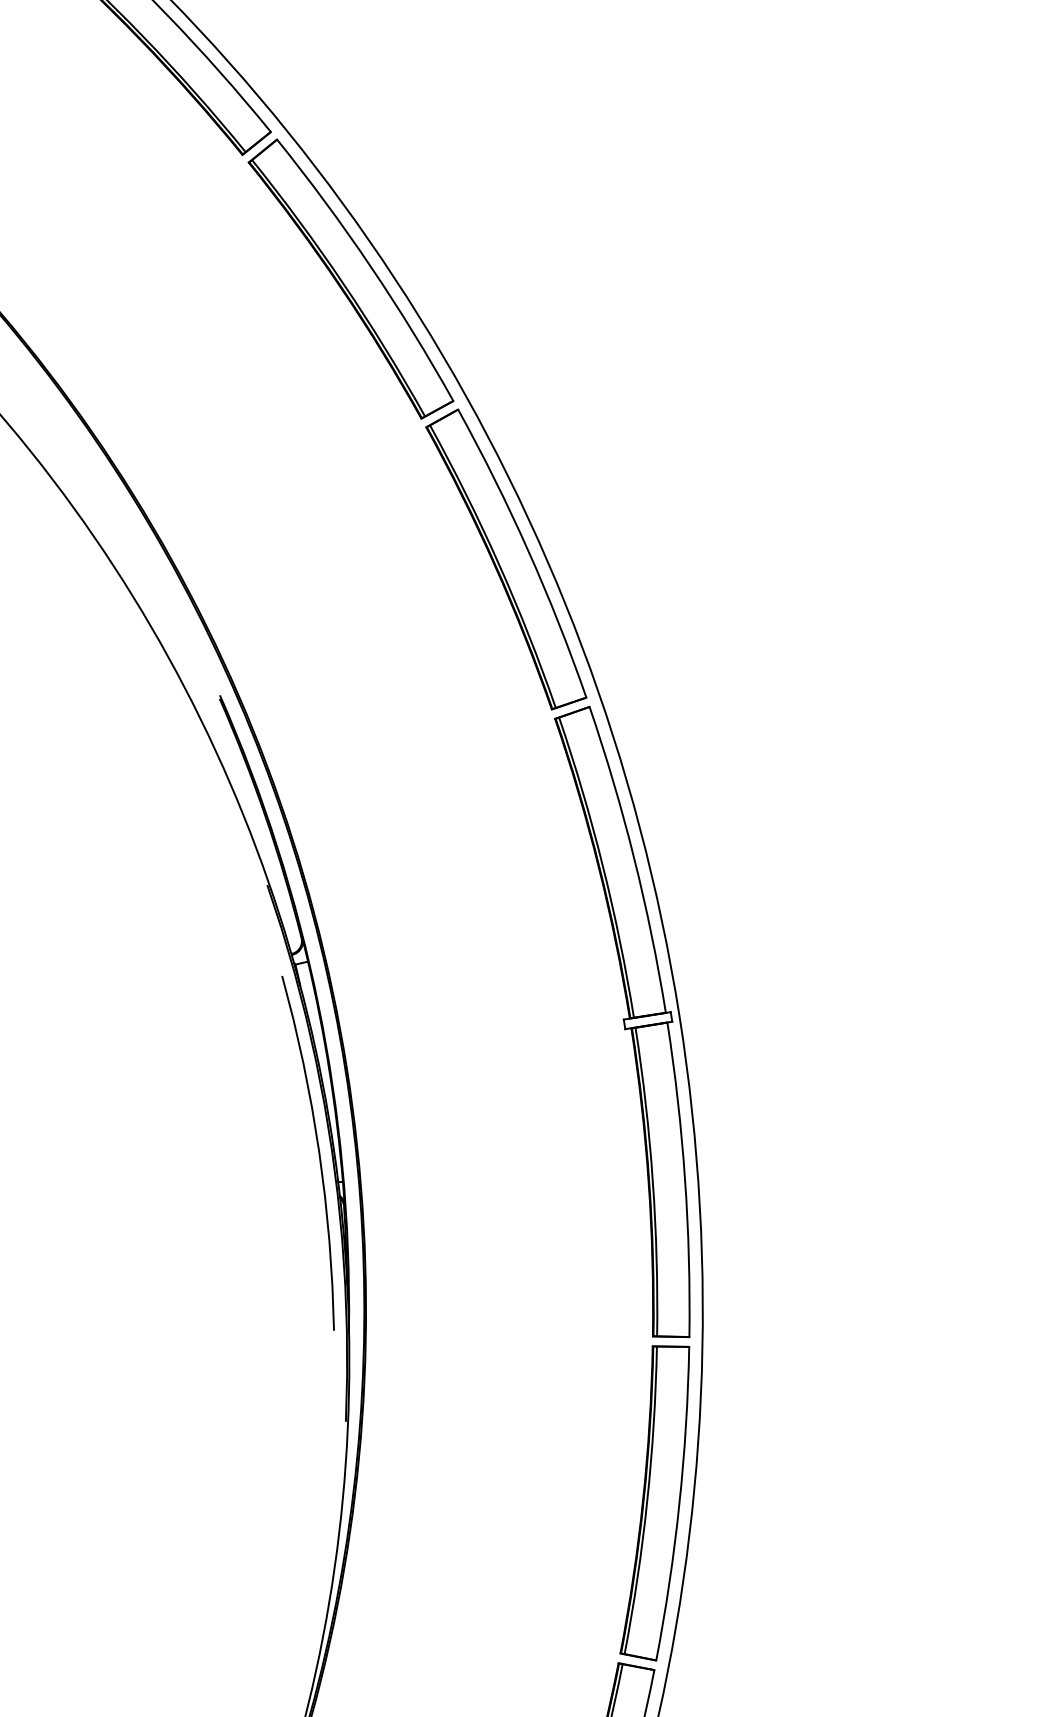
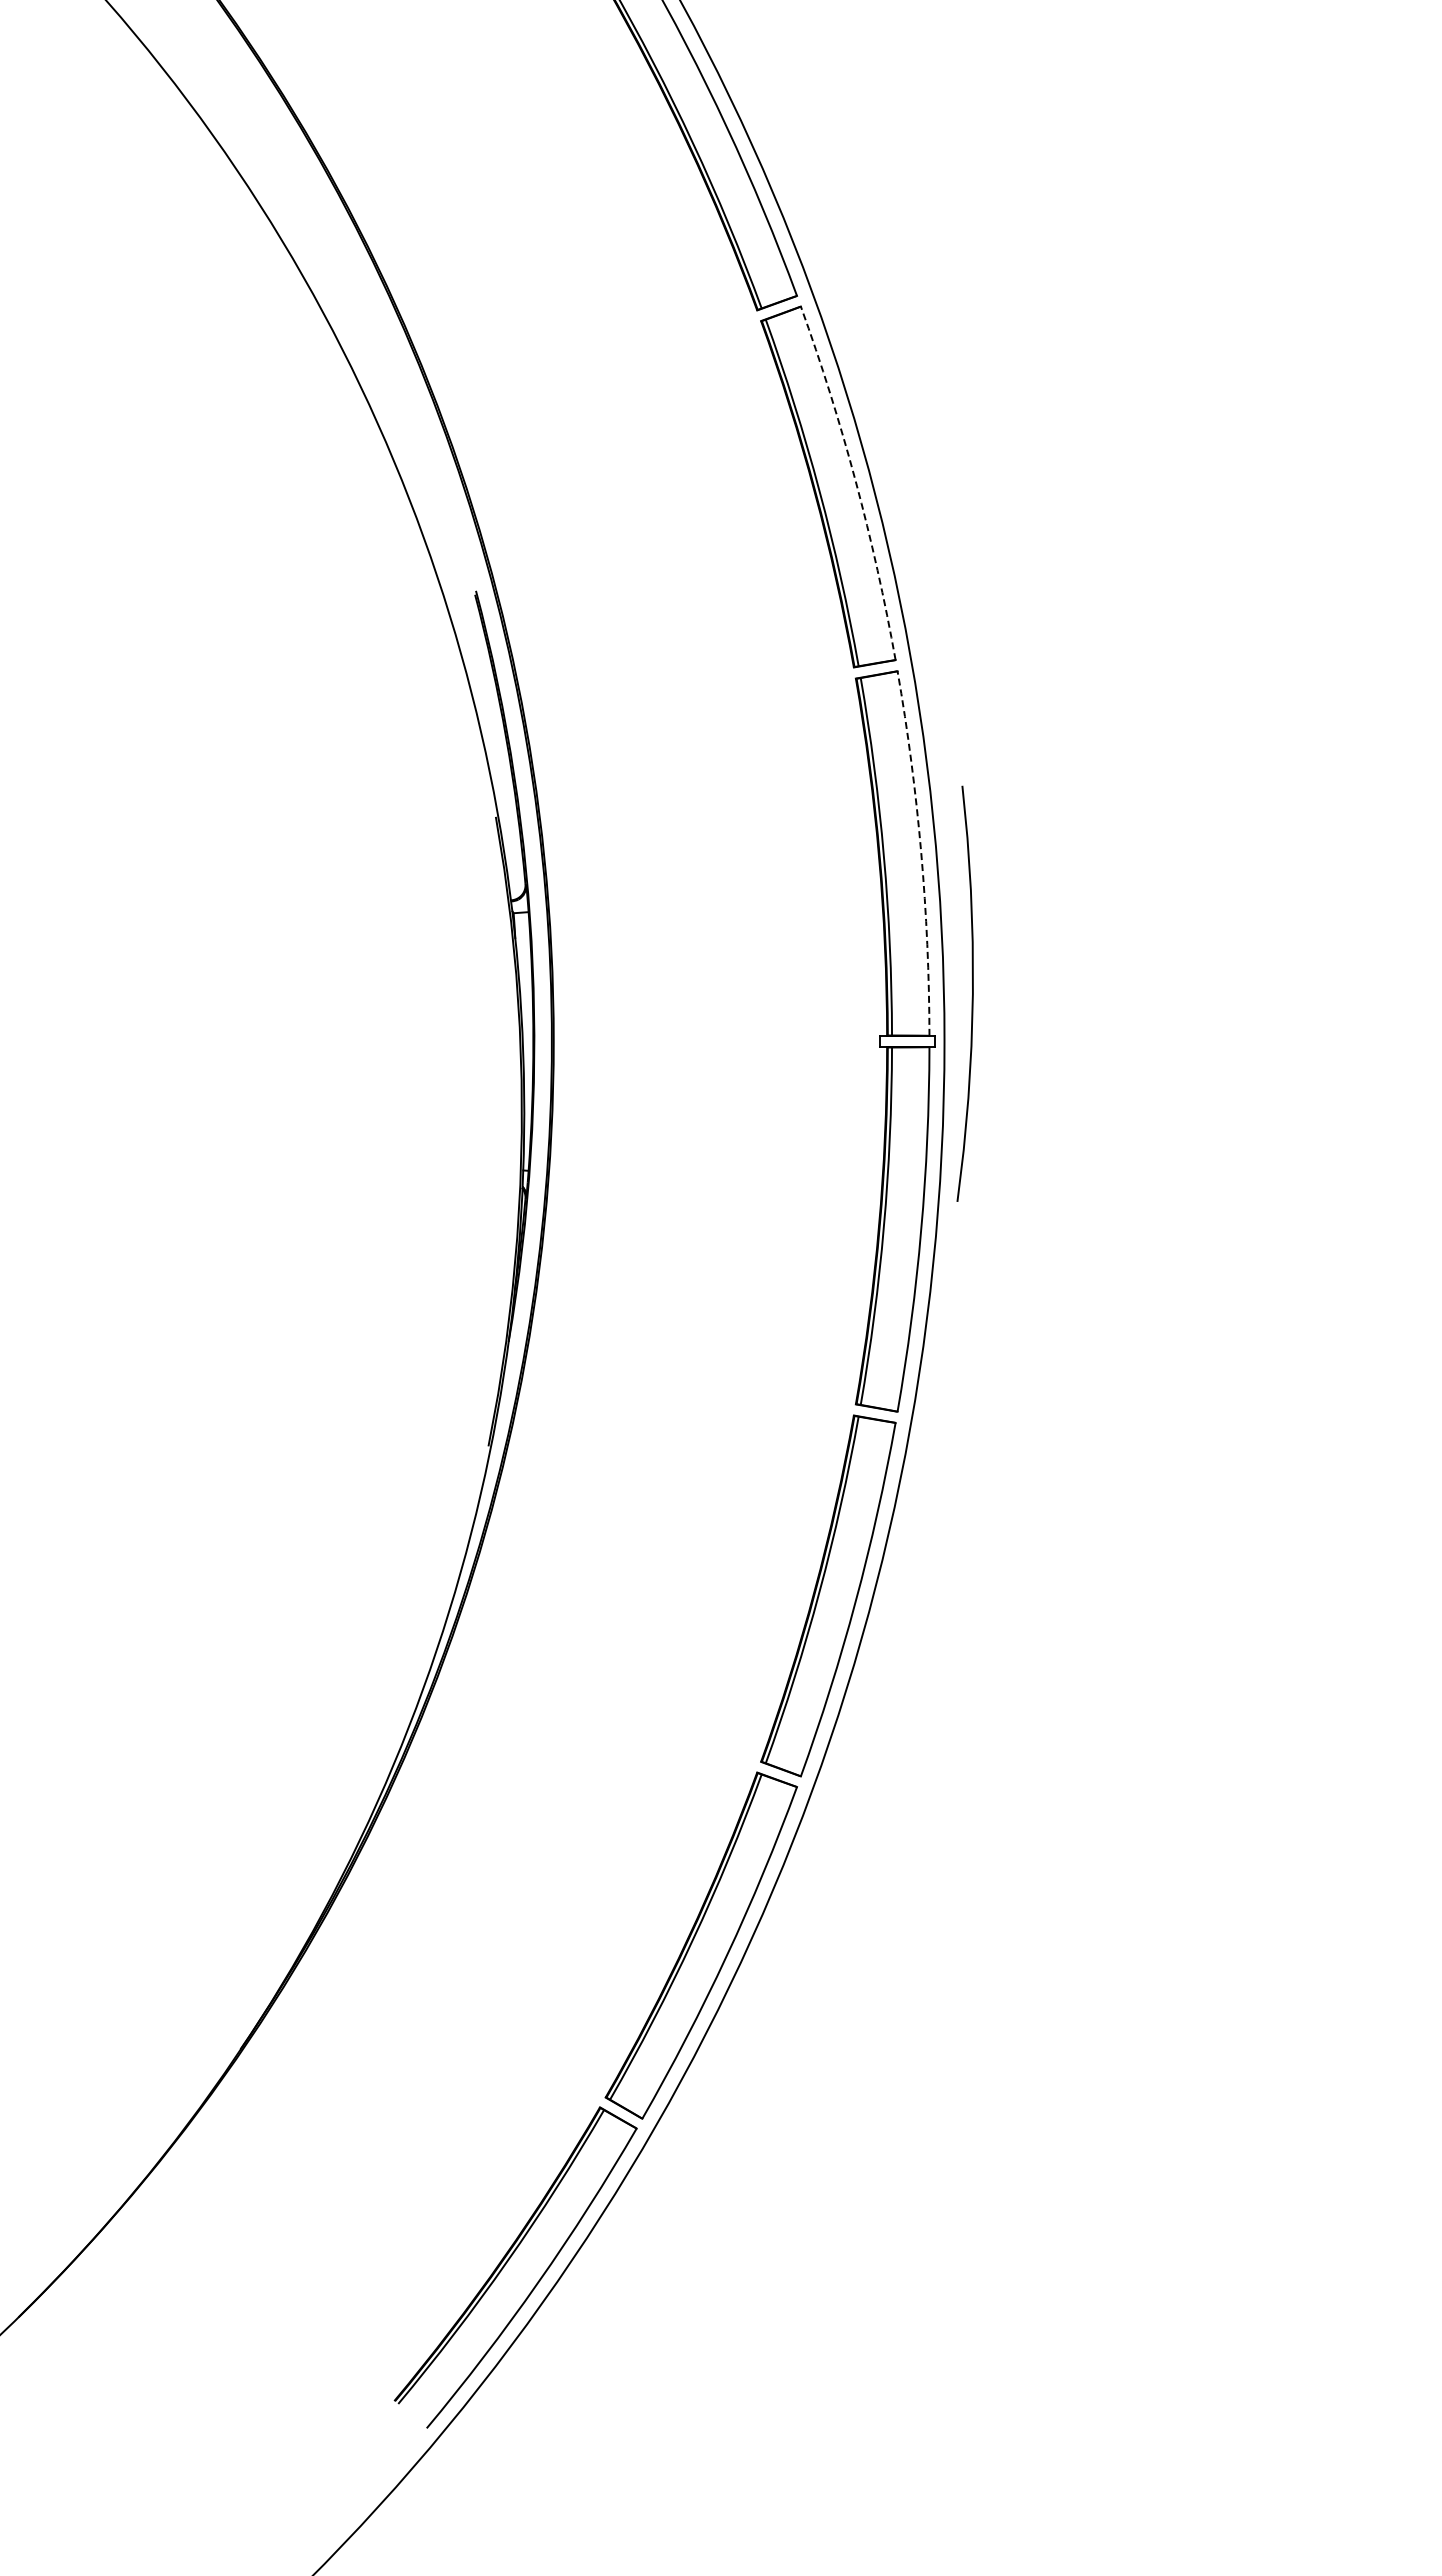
arc: (528, 551) -> (855, 481), solid -> dashed
arc: (634, 857) -> (921, 852), solid -> dashed
curve: (318, 1151) -> (972, 993), moved

